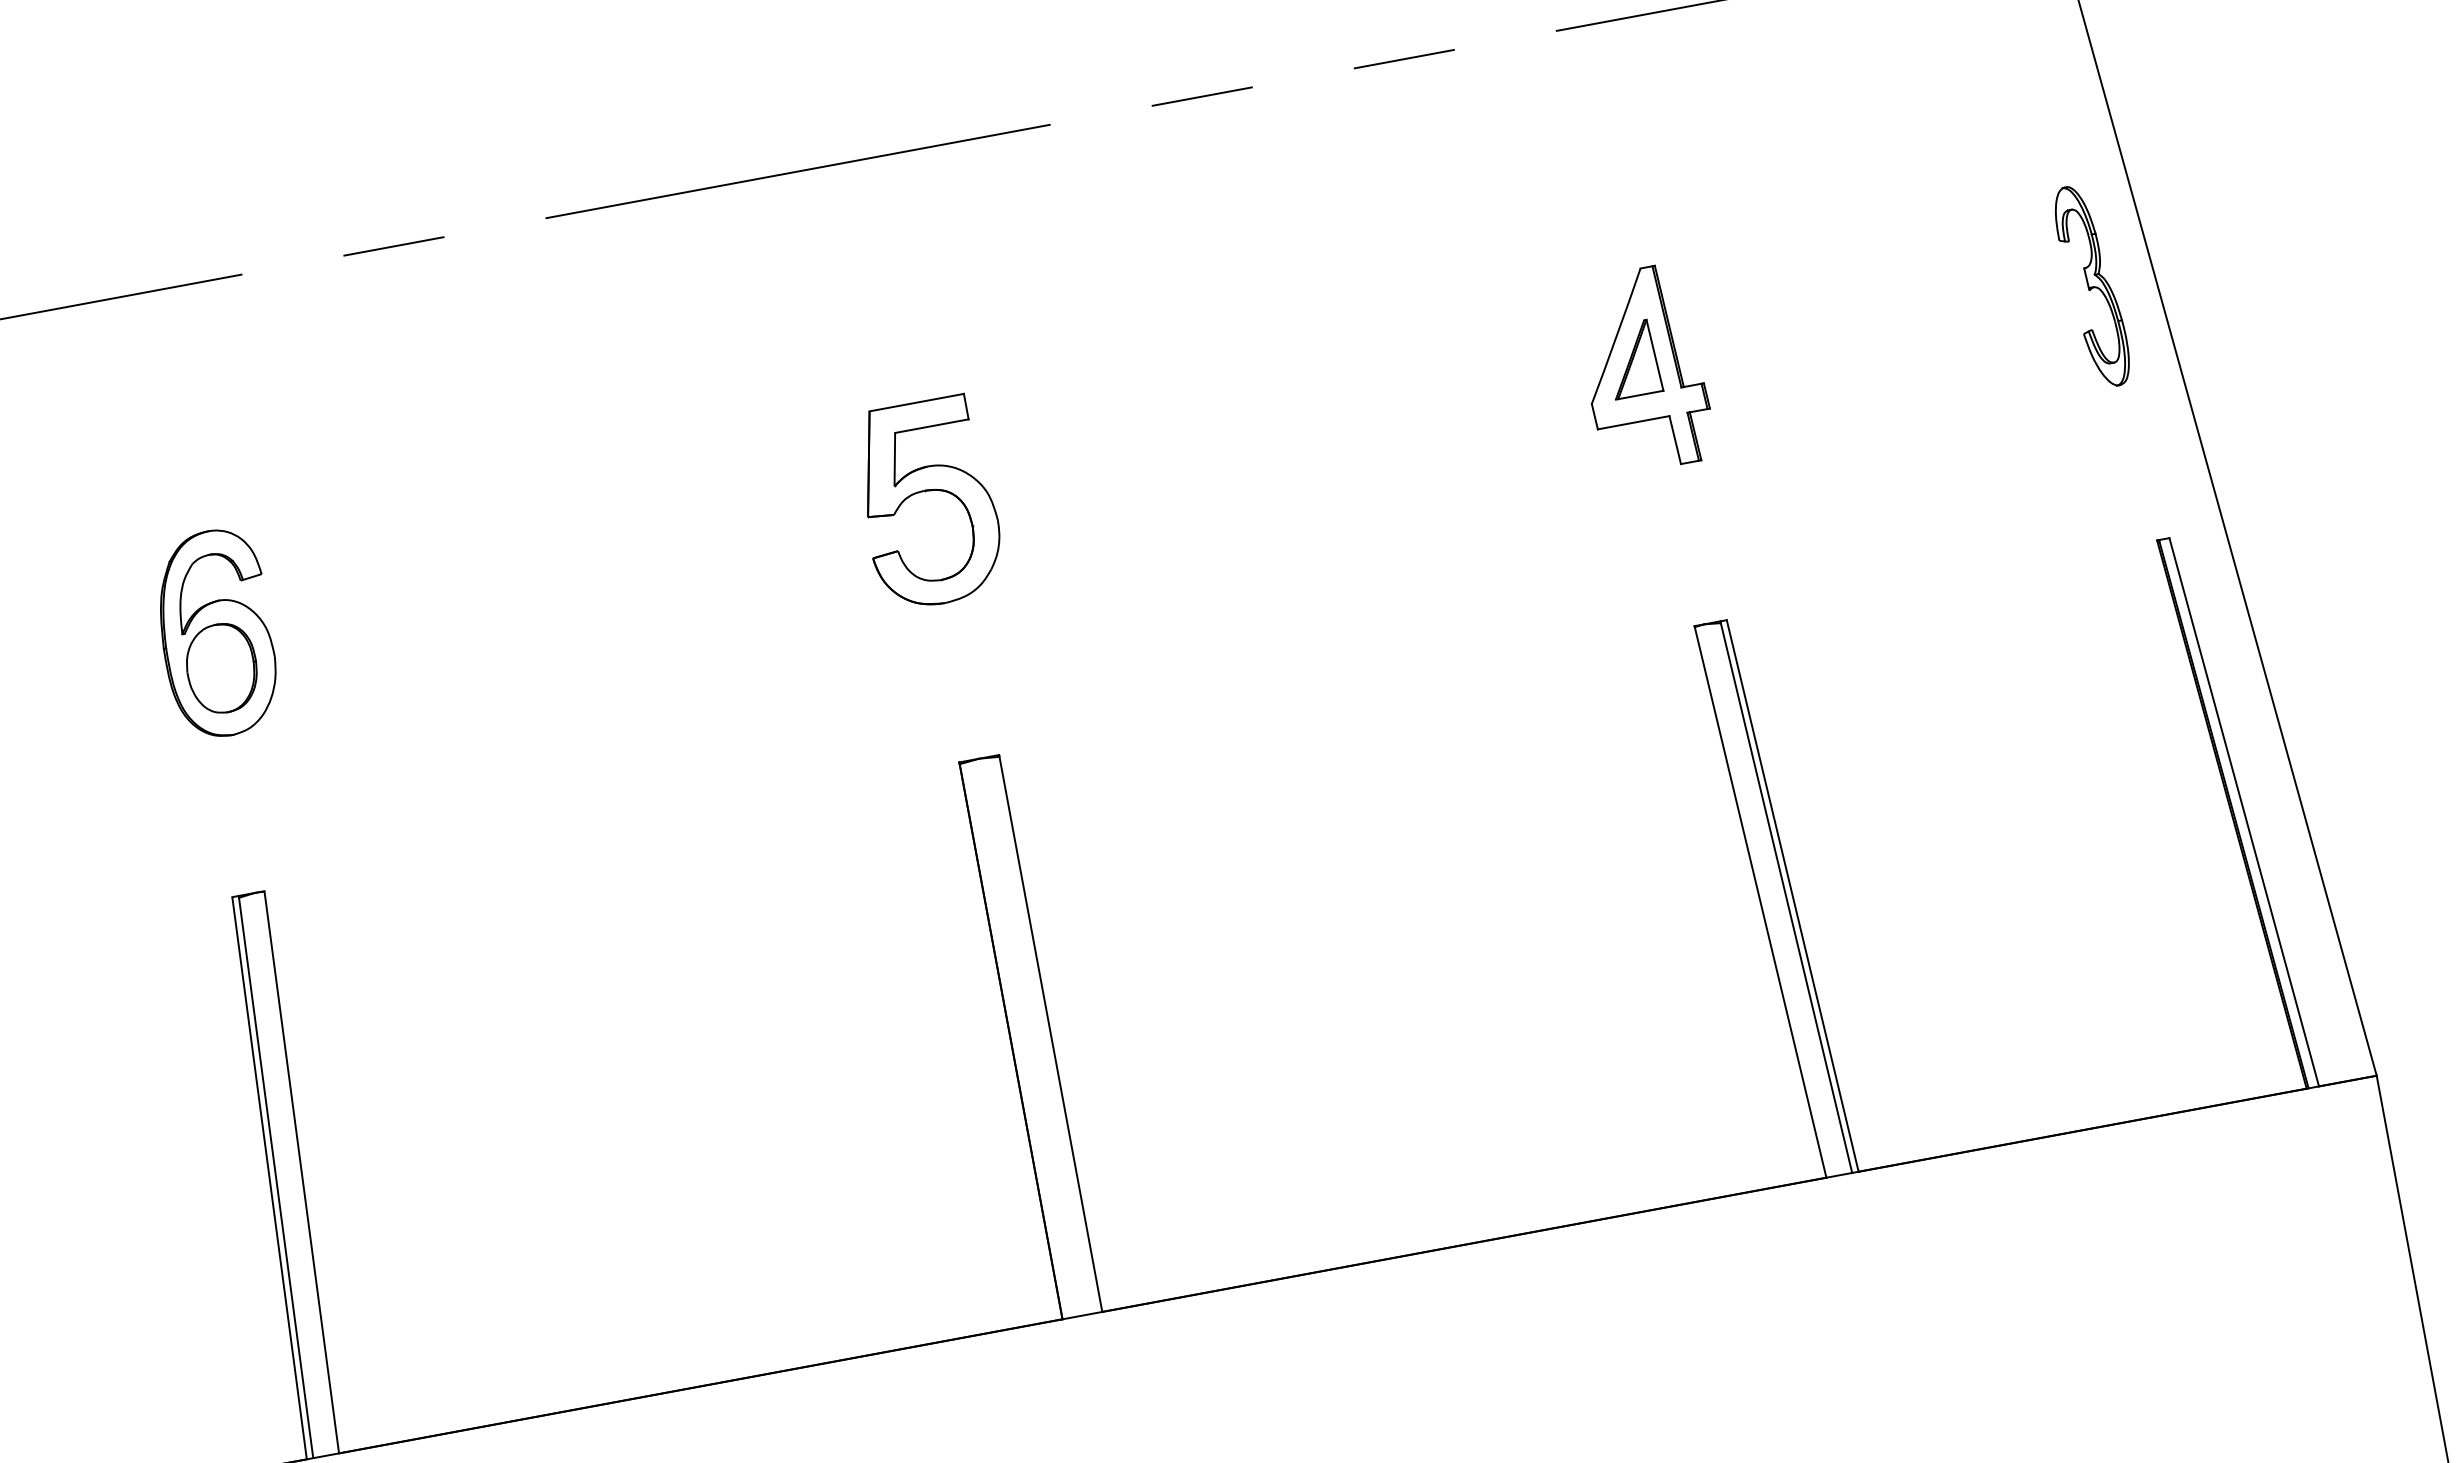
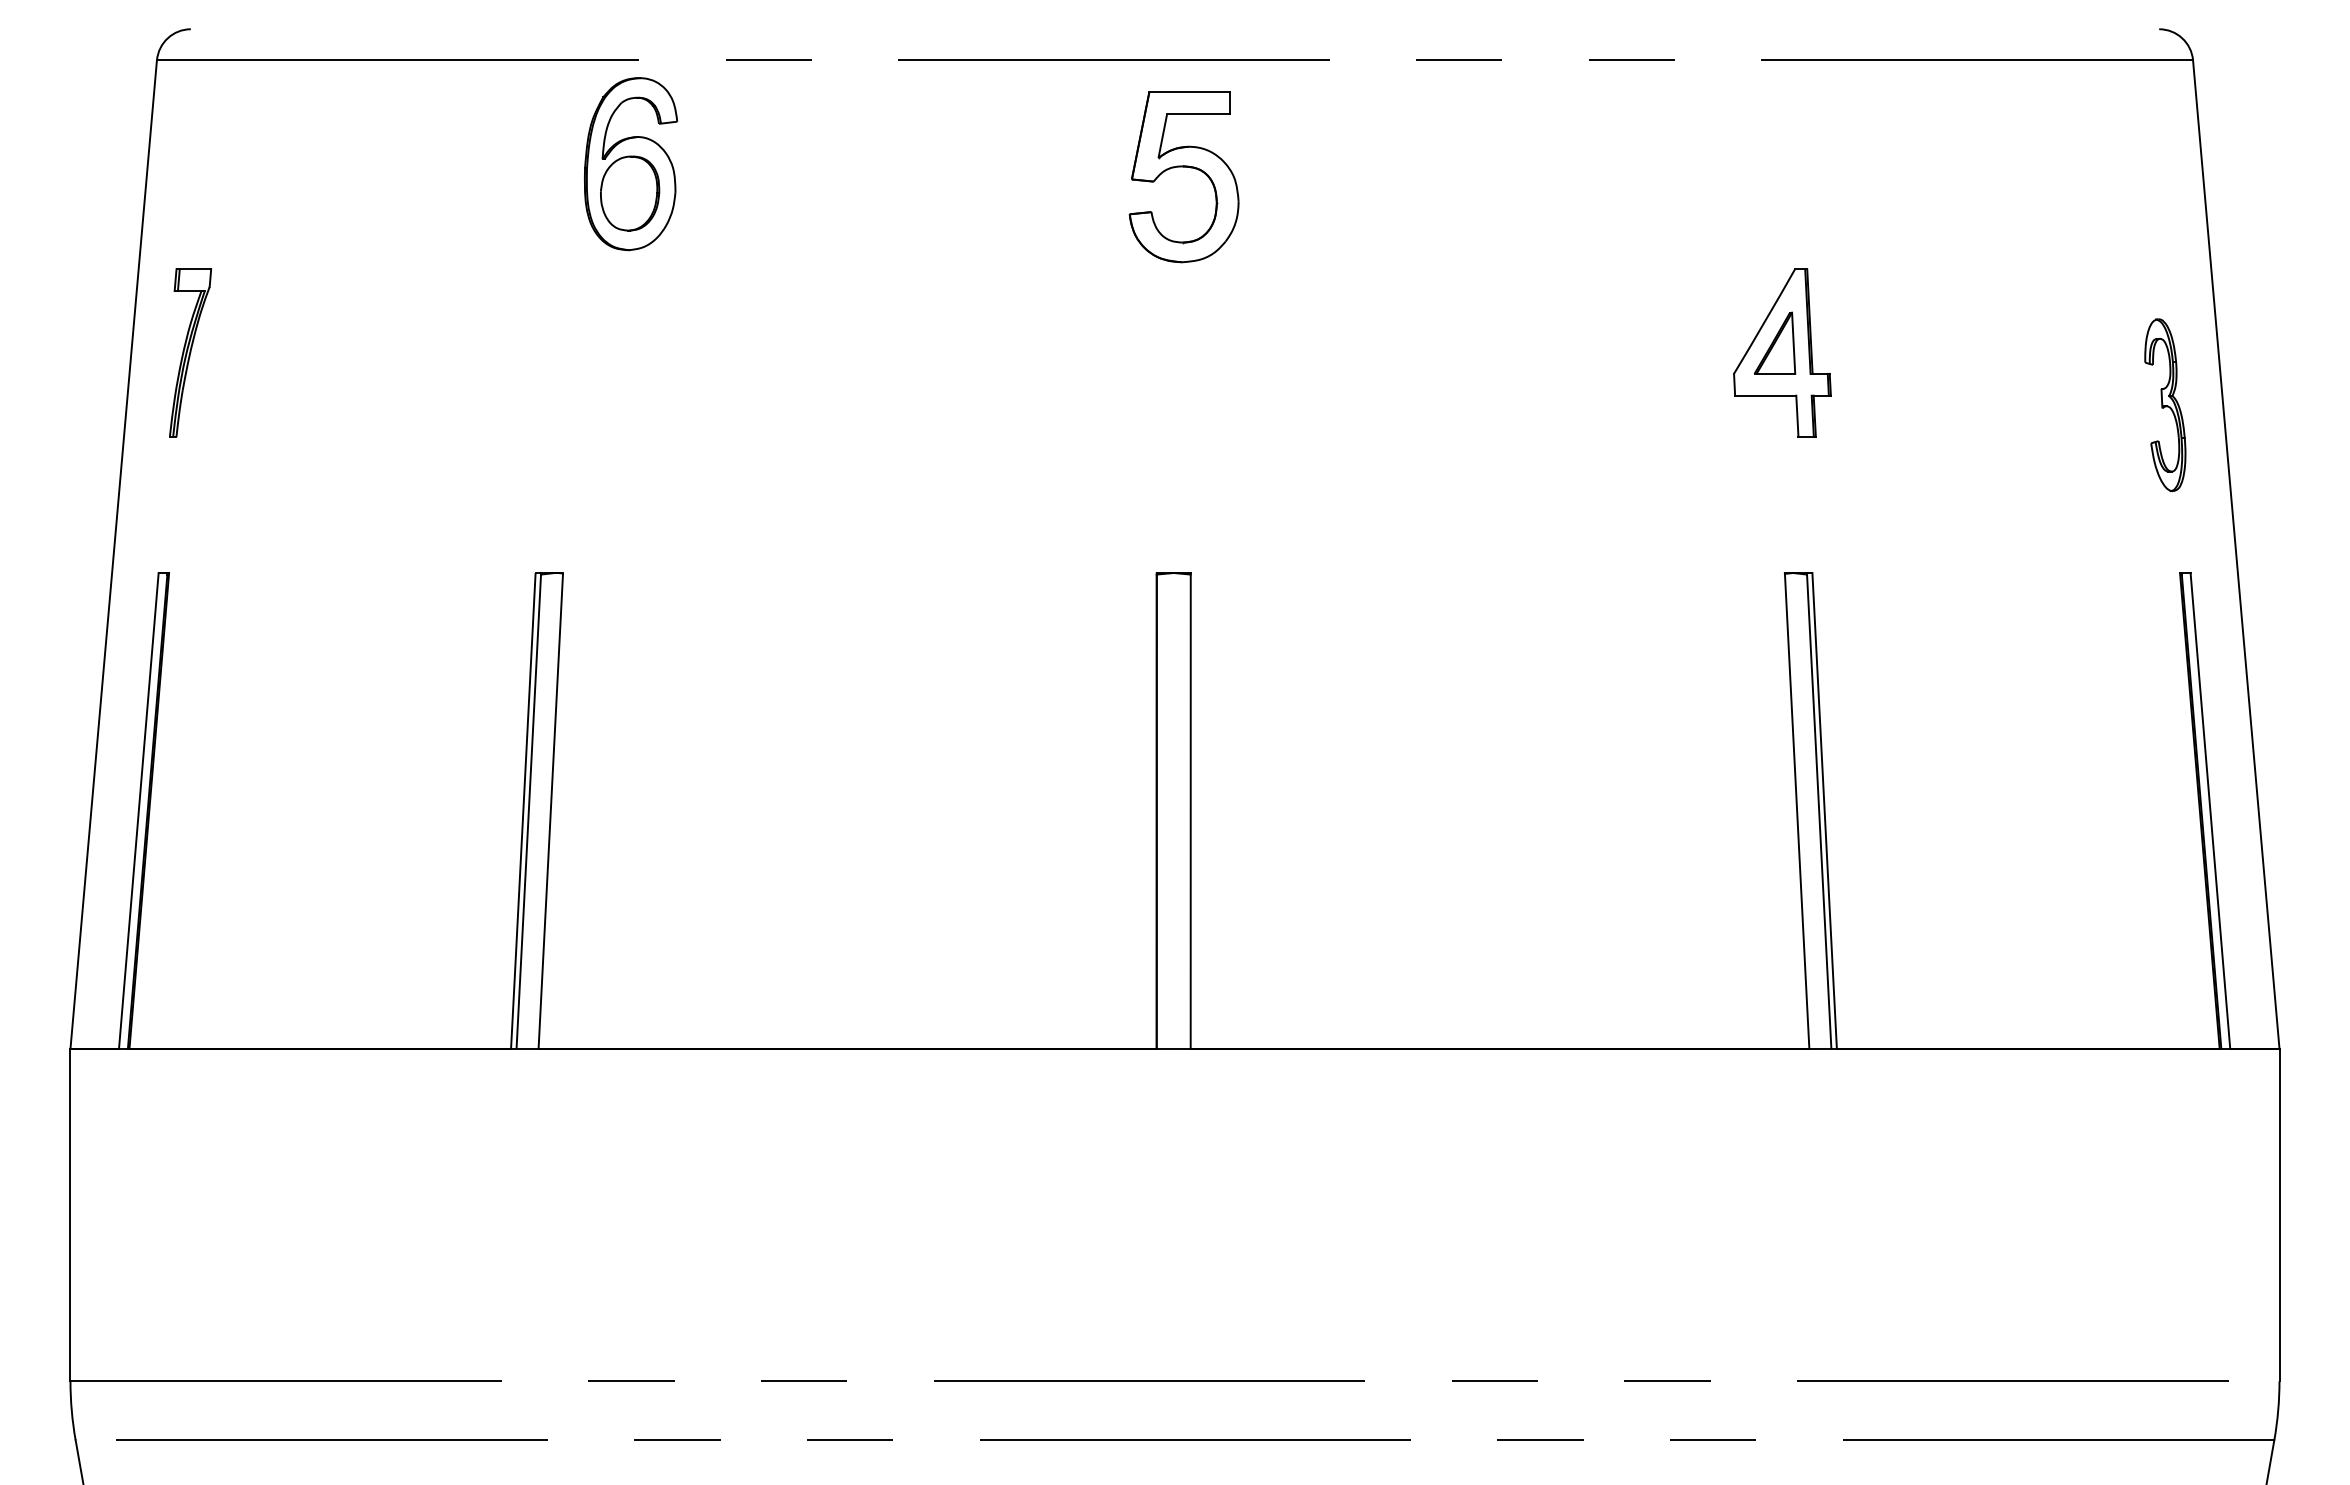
part: (2092, 286) -> (2165, 405), moved
part: (925, 491) -> (1183, 167), moved
part: (217, 634) -> (631, 164), moved

